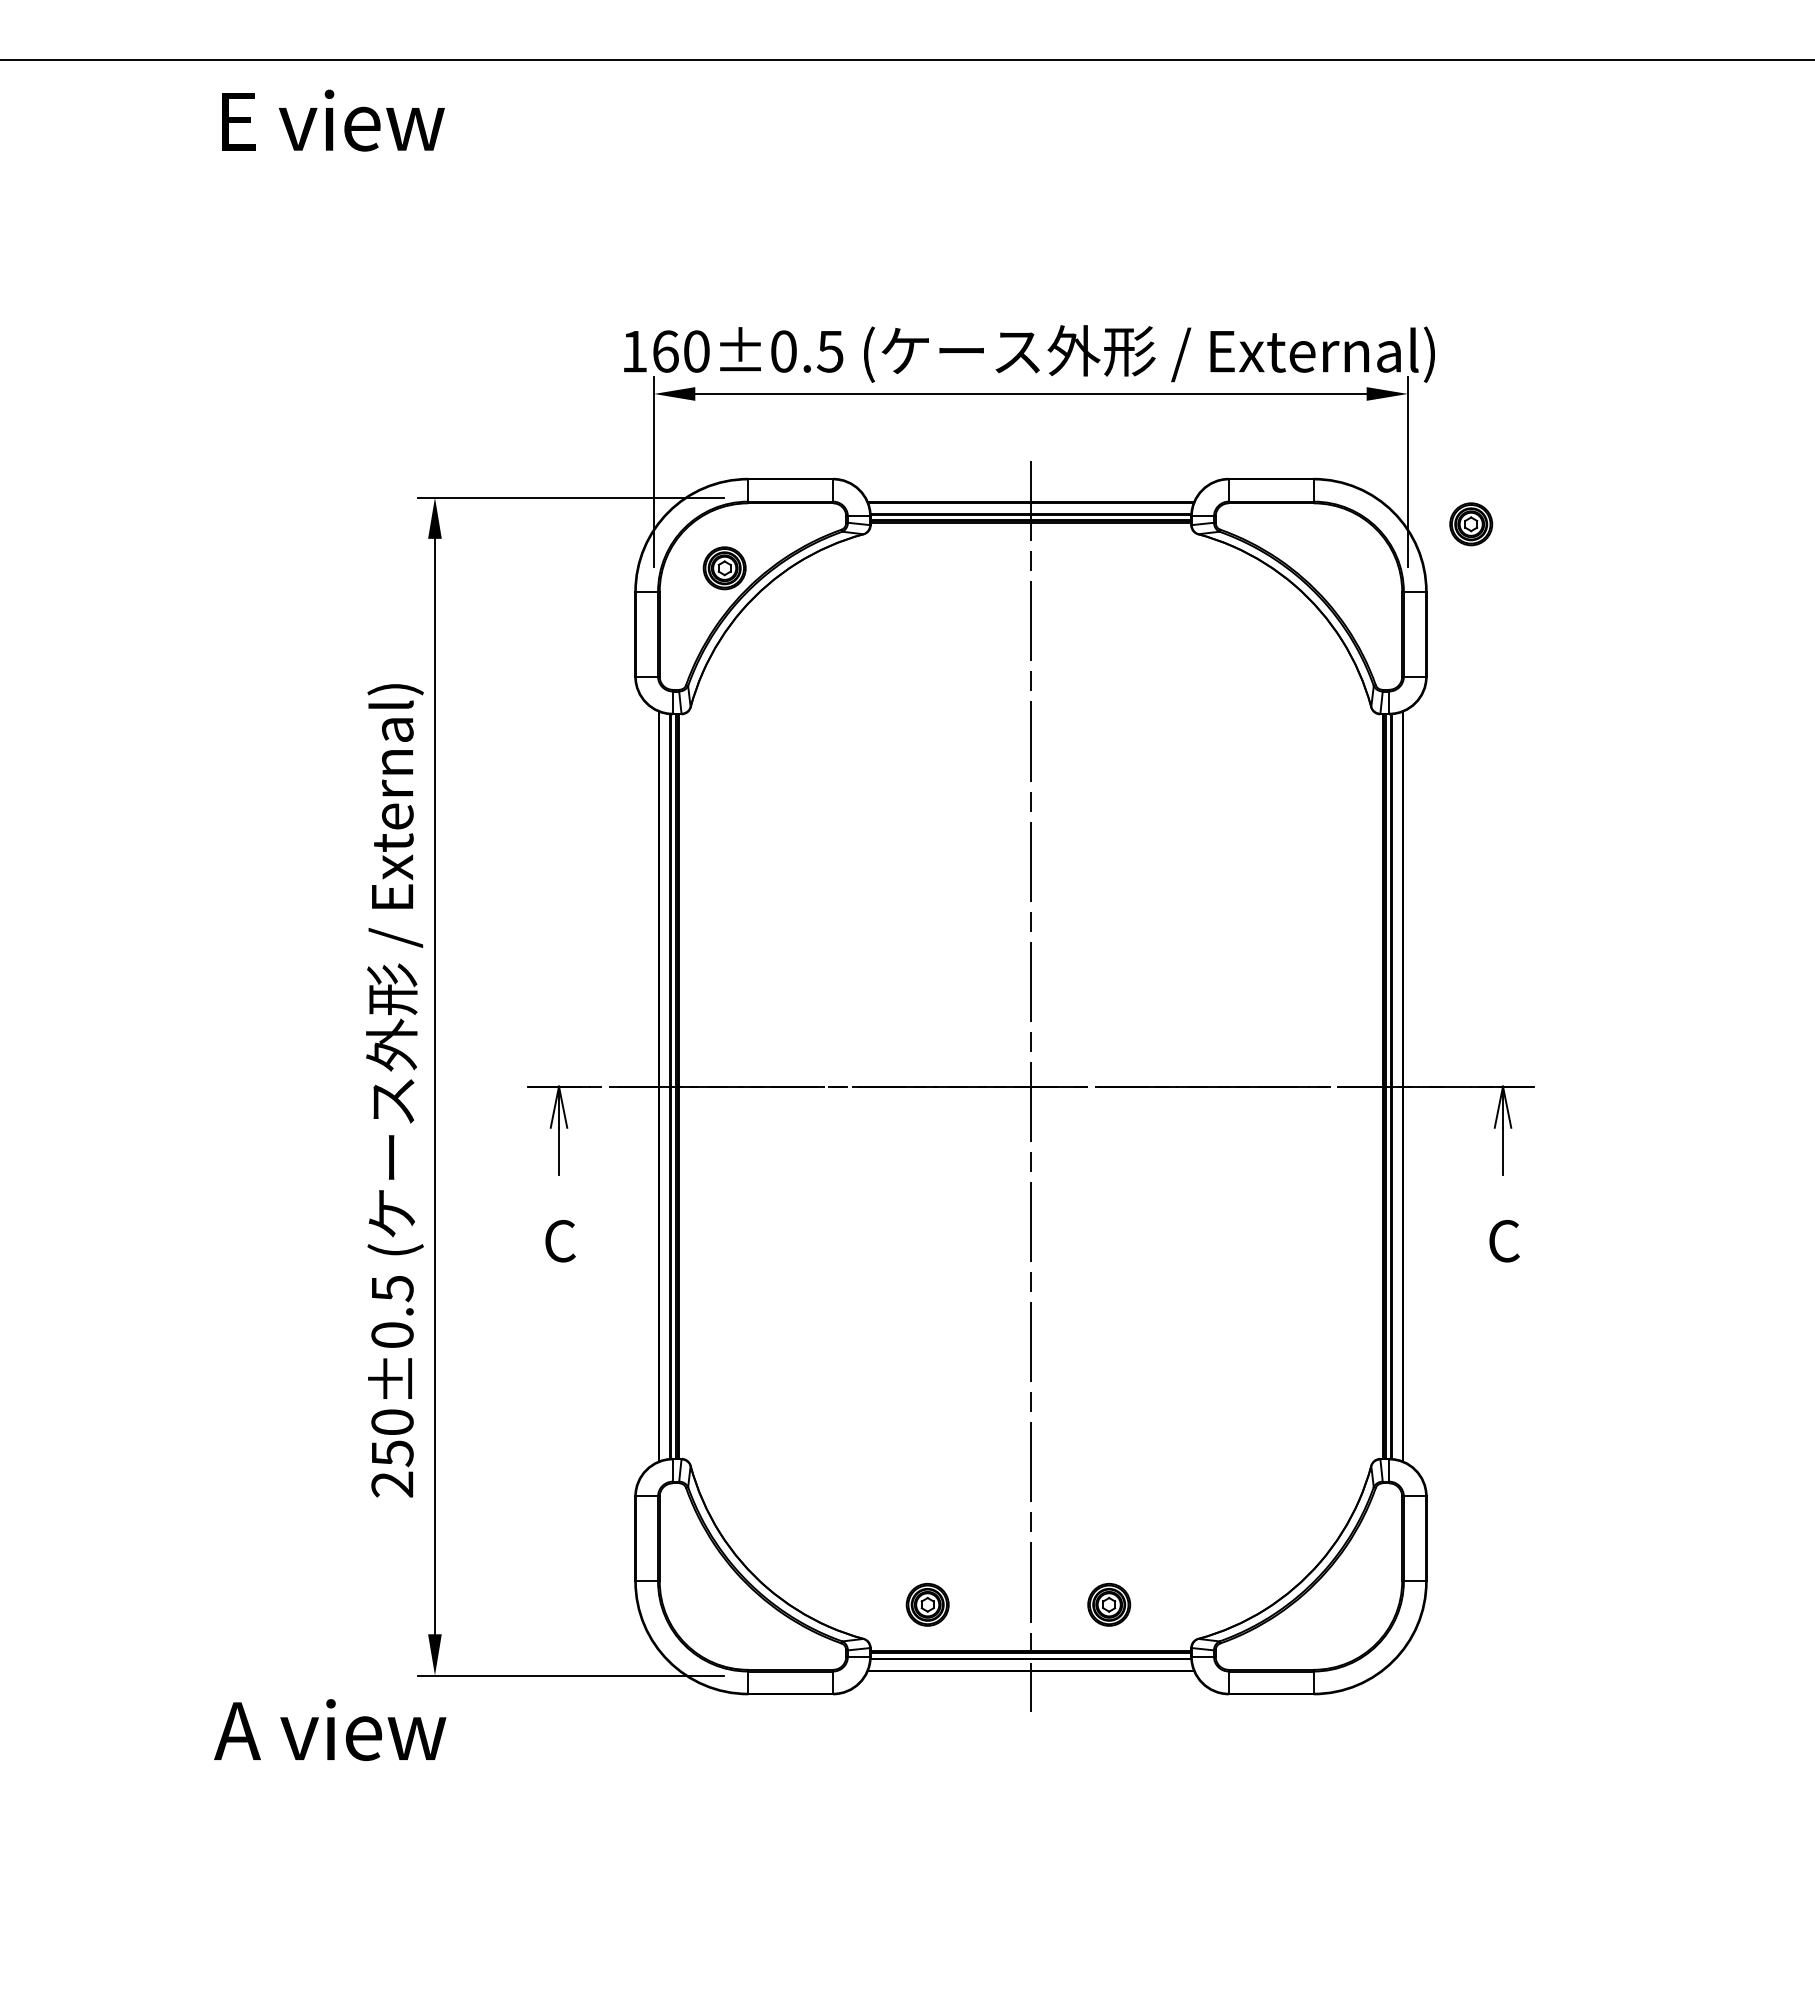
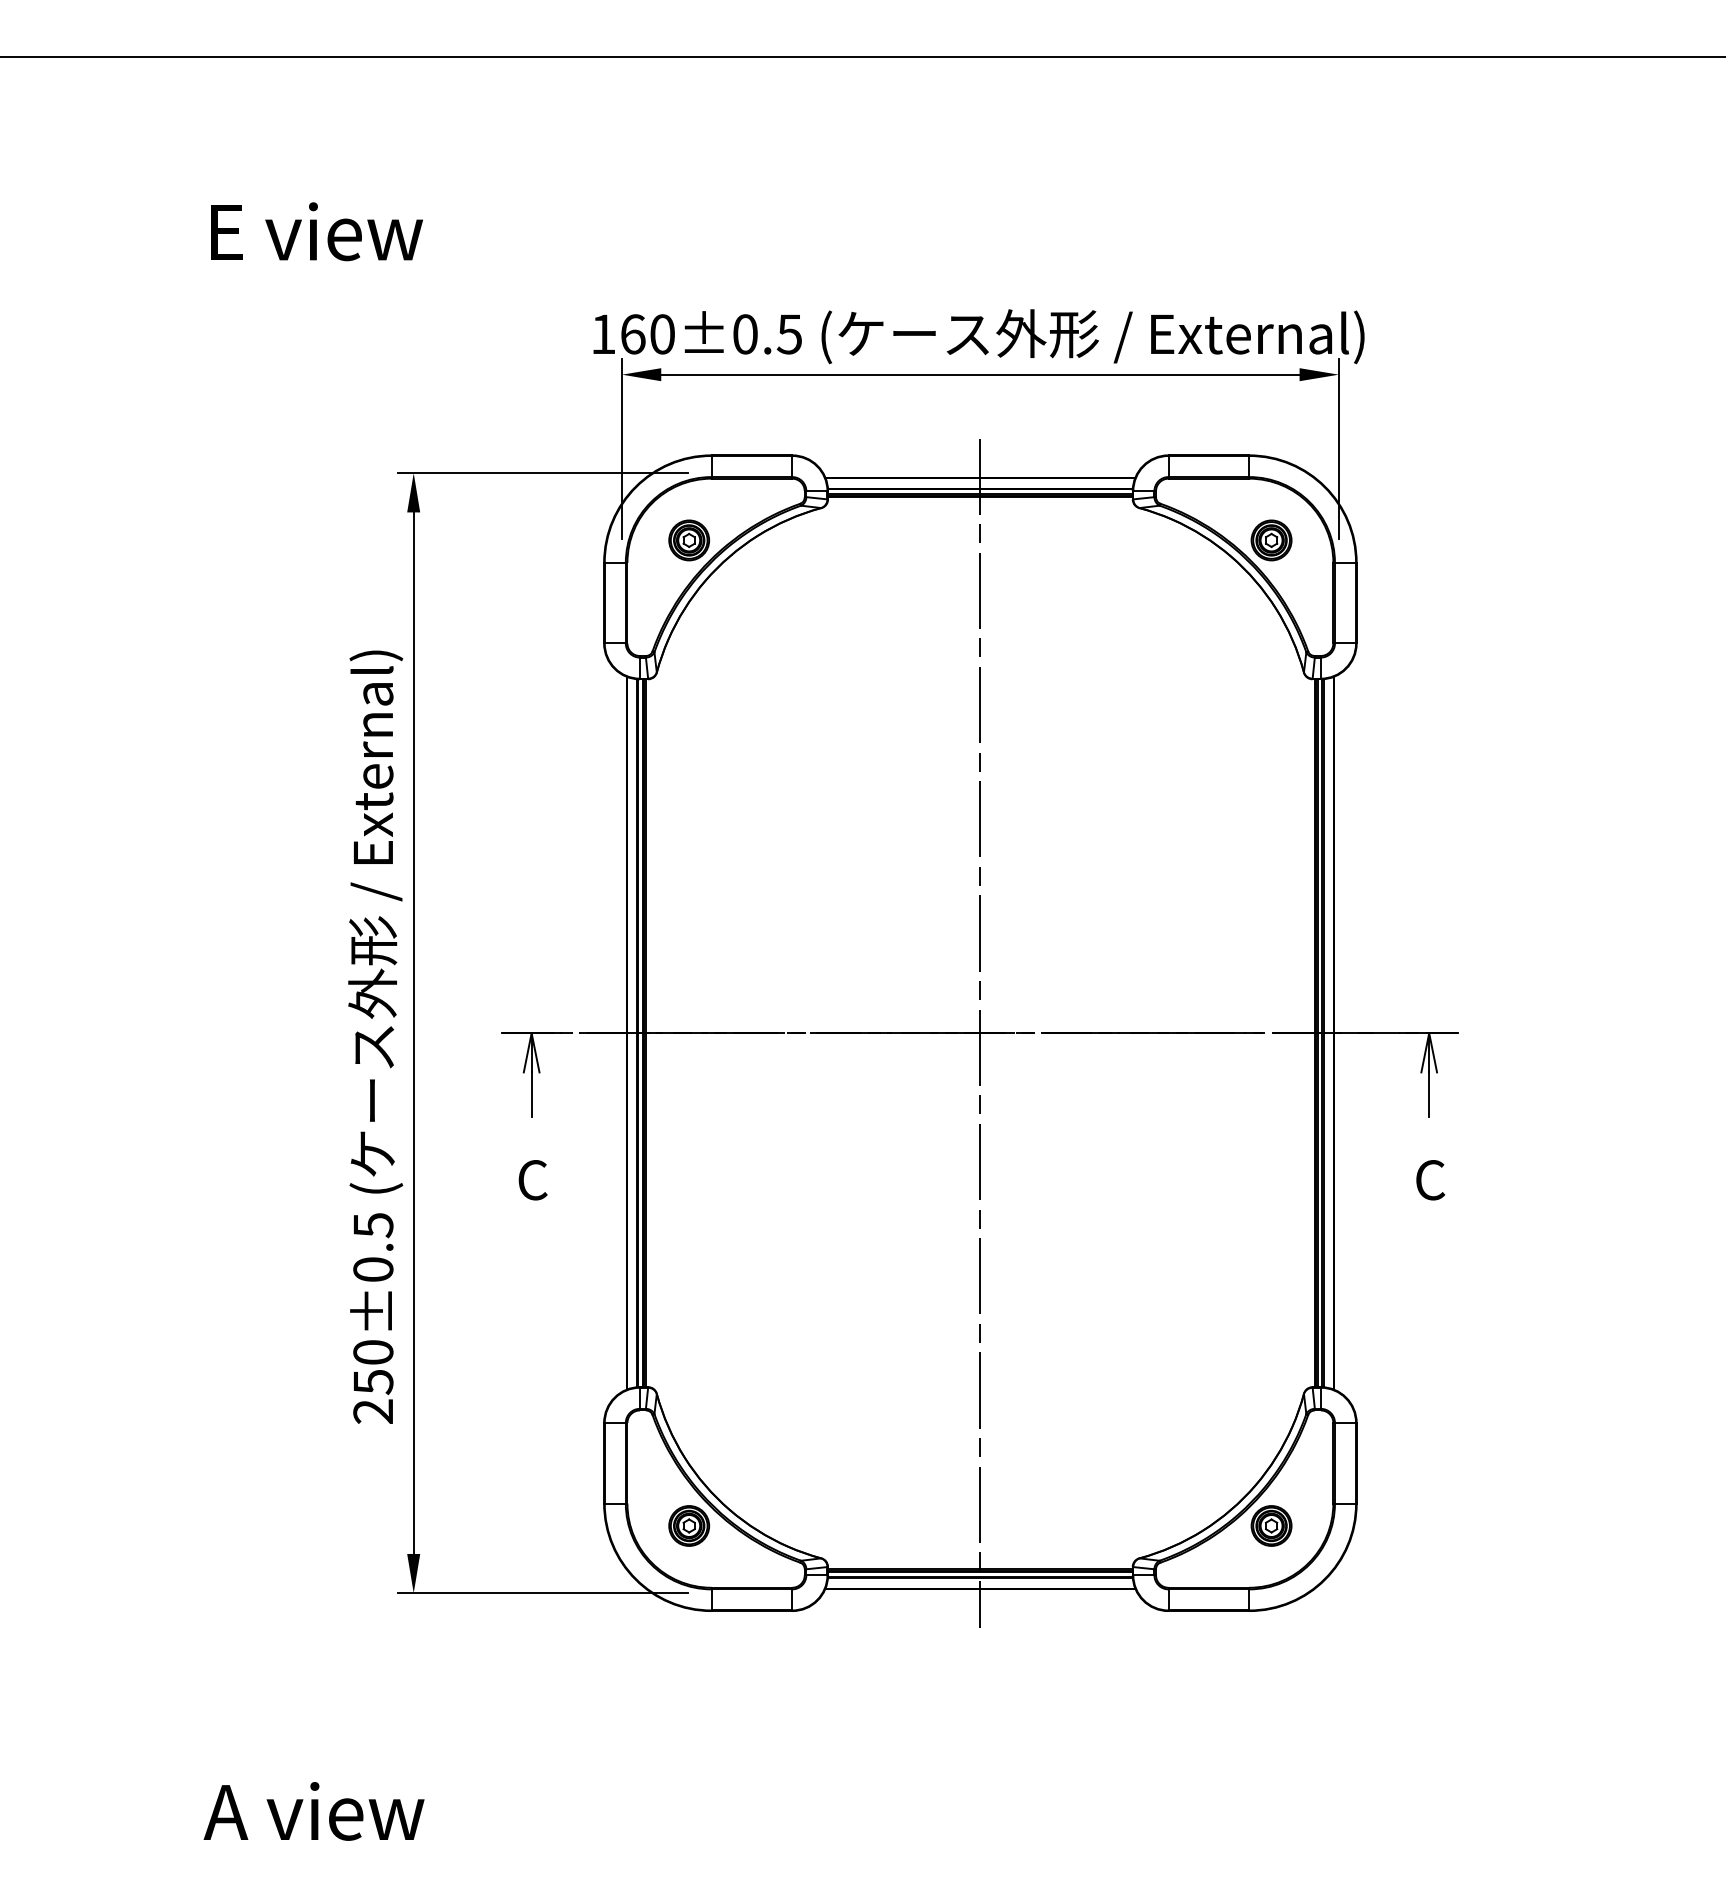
text: (333, 120) -> (317, 231), moved
part: (1471, 524) -> (1271, 540), moved
part: (927, 1604) -> (689, 1525), moved
part: (1109, 1604) -> (1271, 1525), moved
text: (330, 1729) -> (314, 1810), moved

